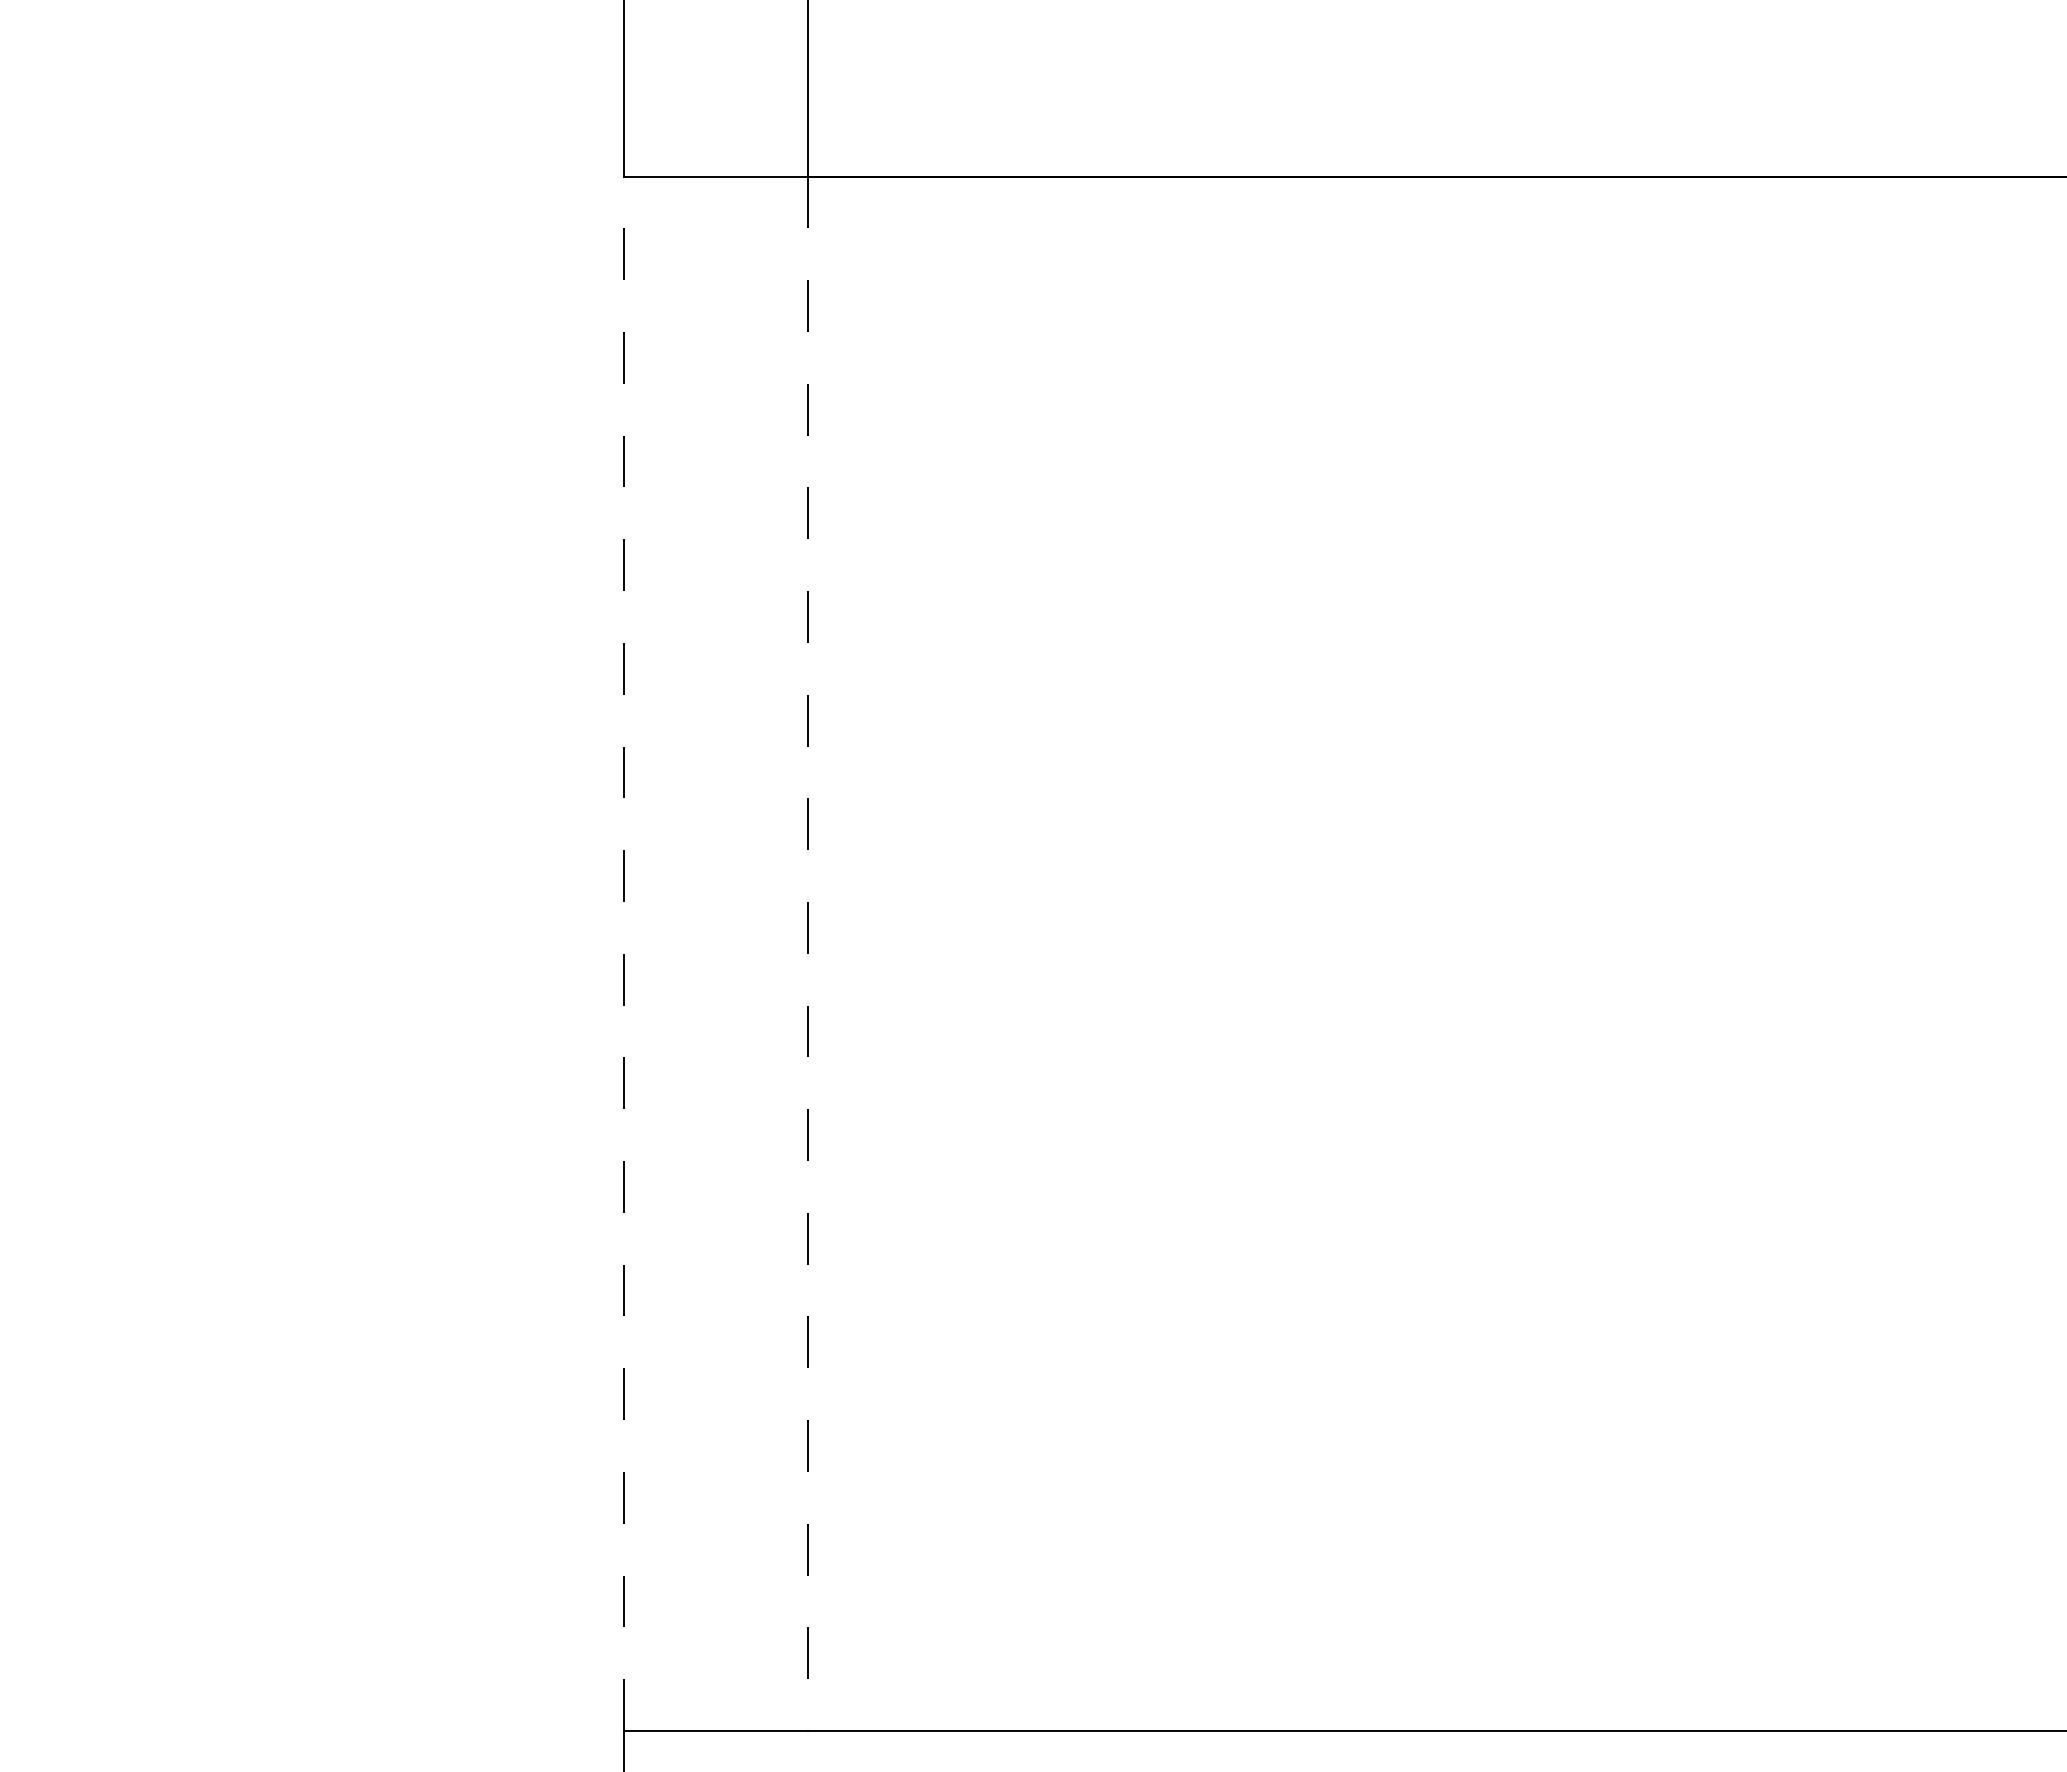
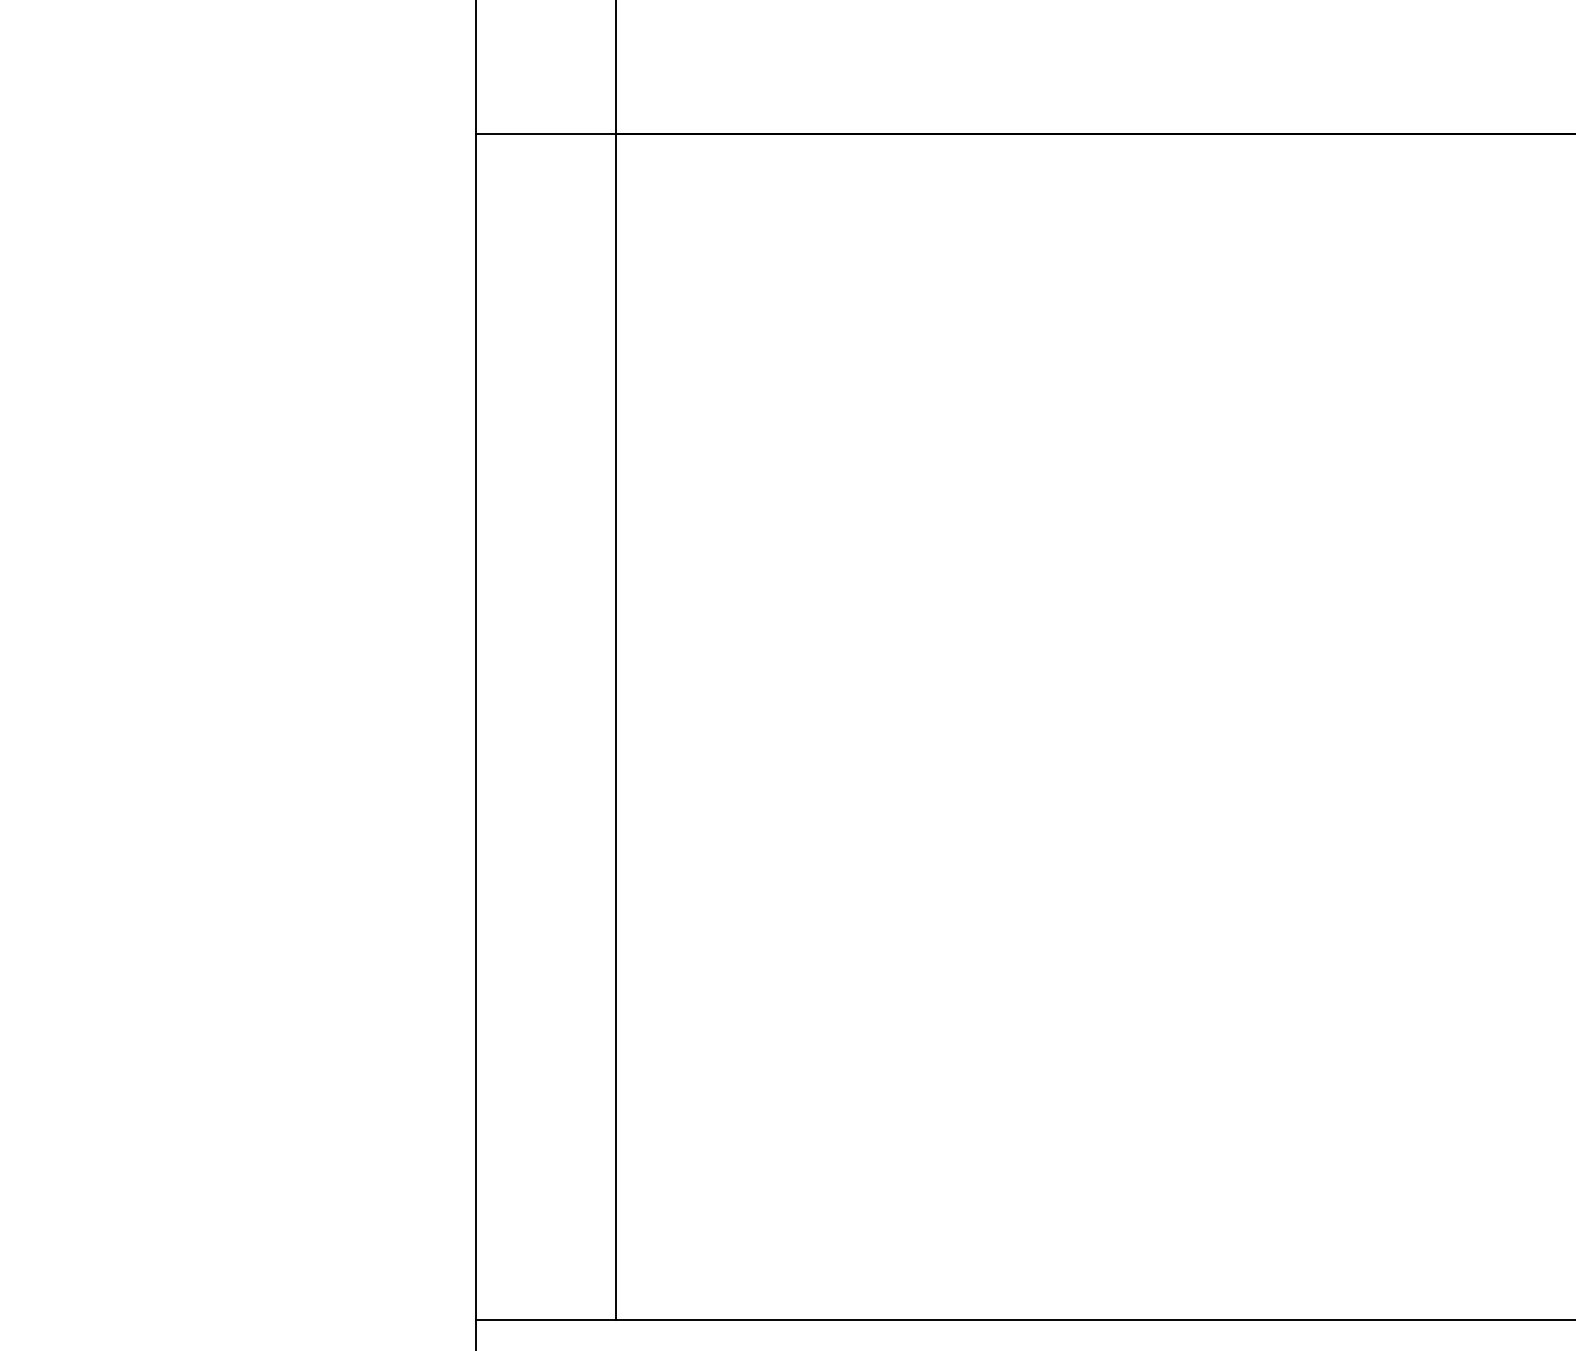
line: (624, 953) -> (476, 726), dashed -> solid
line: (808, 954) -> (616, 727), dashed -> solid

